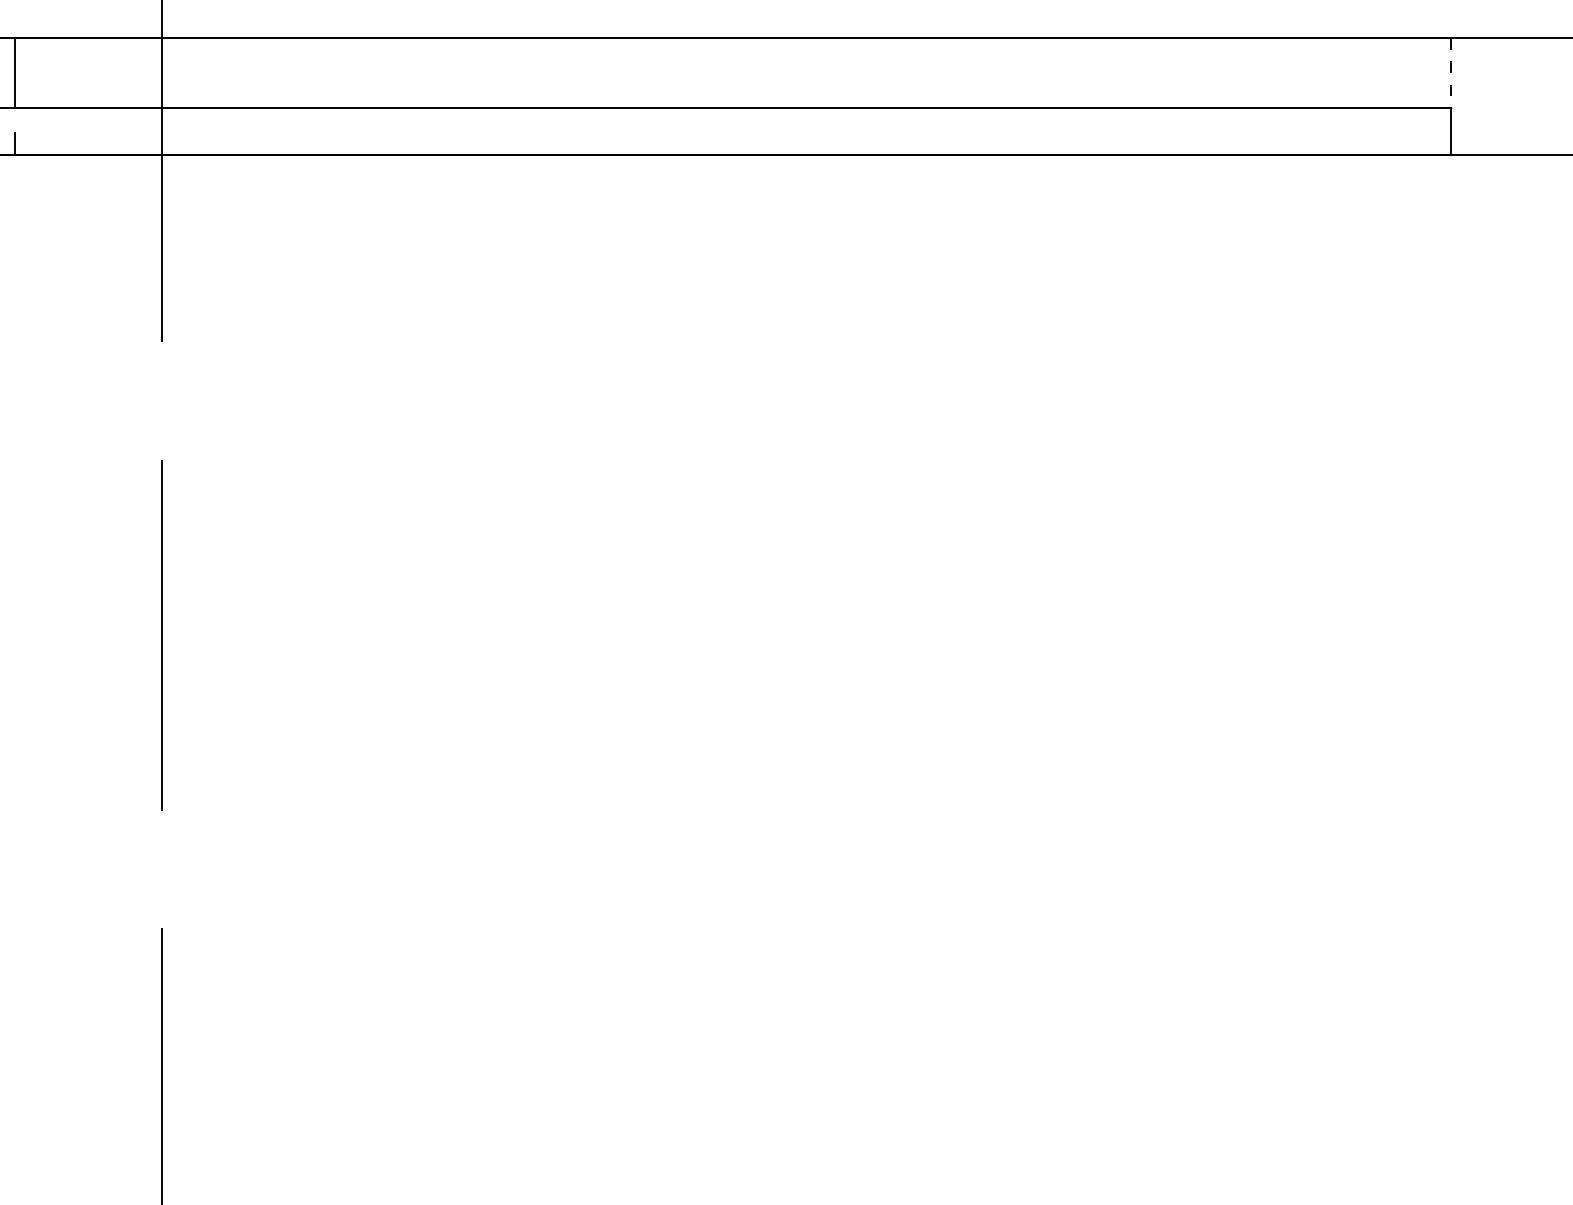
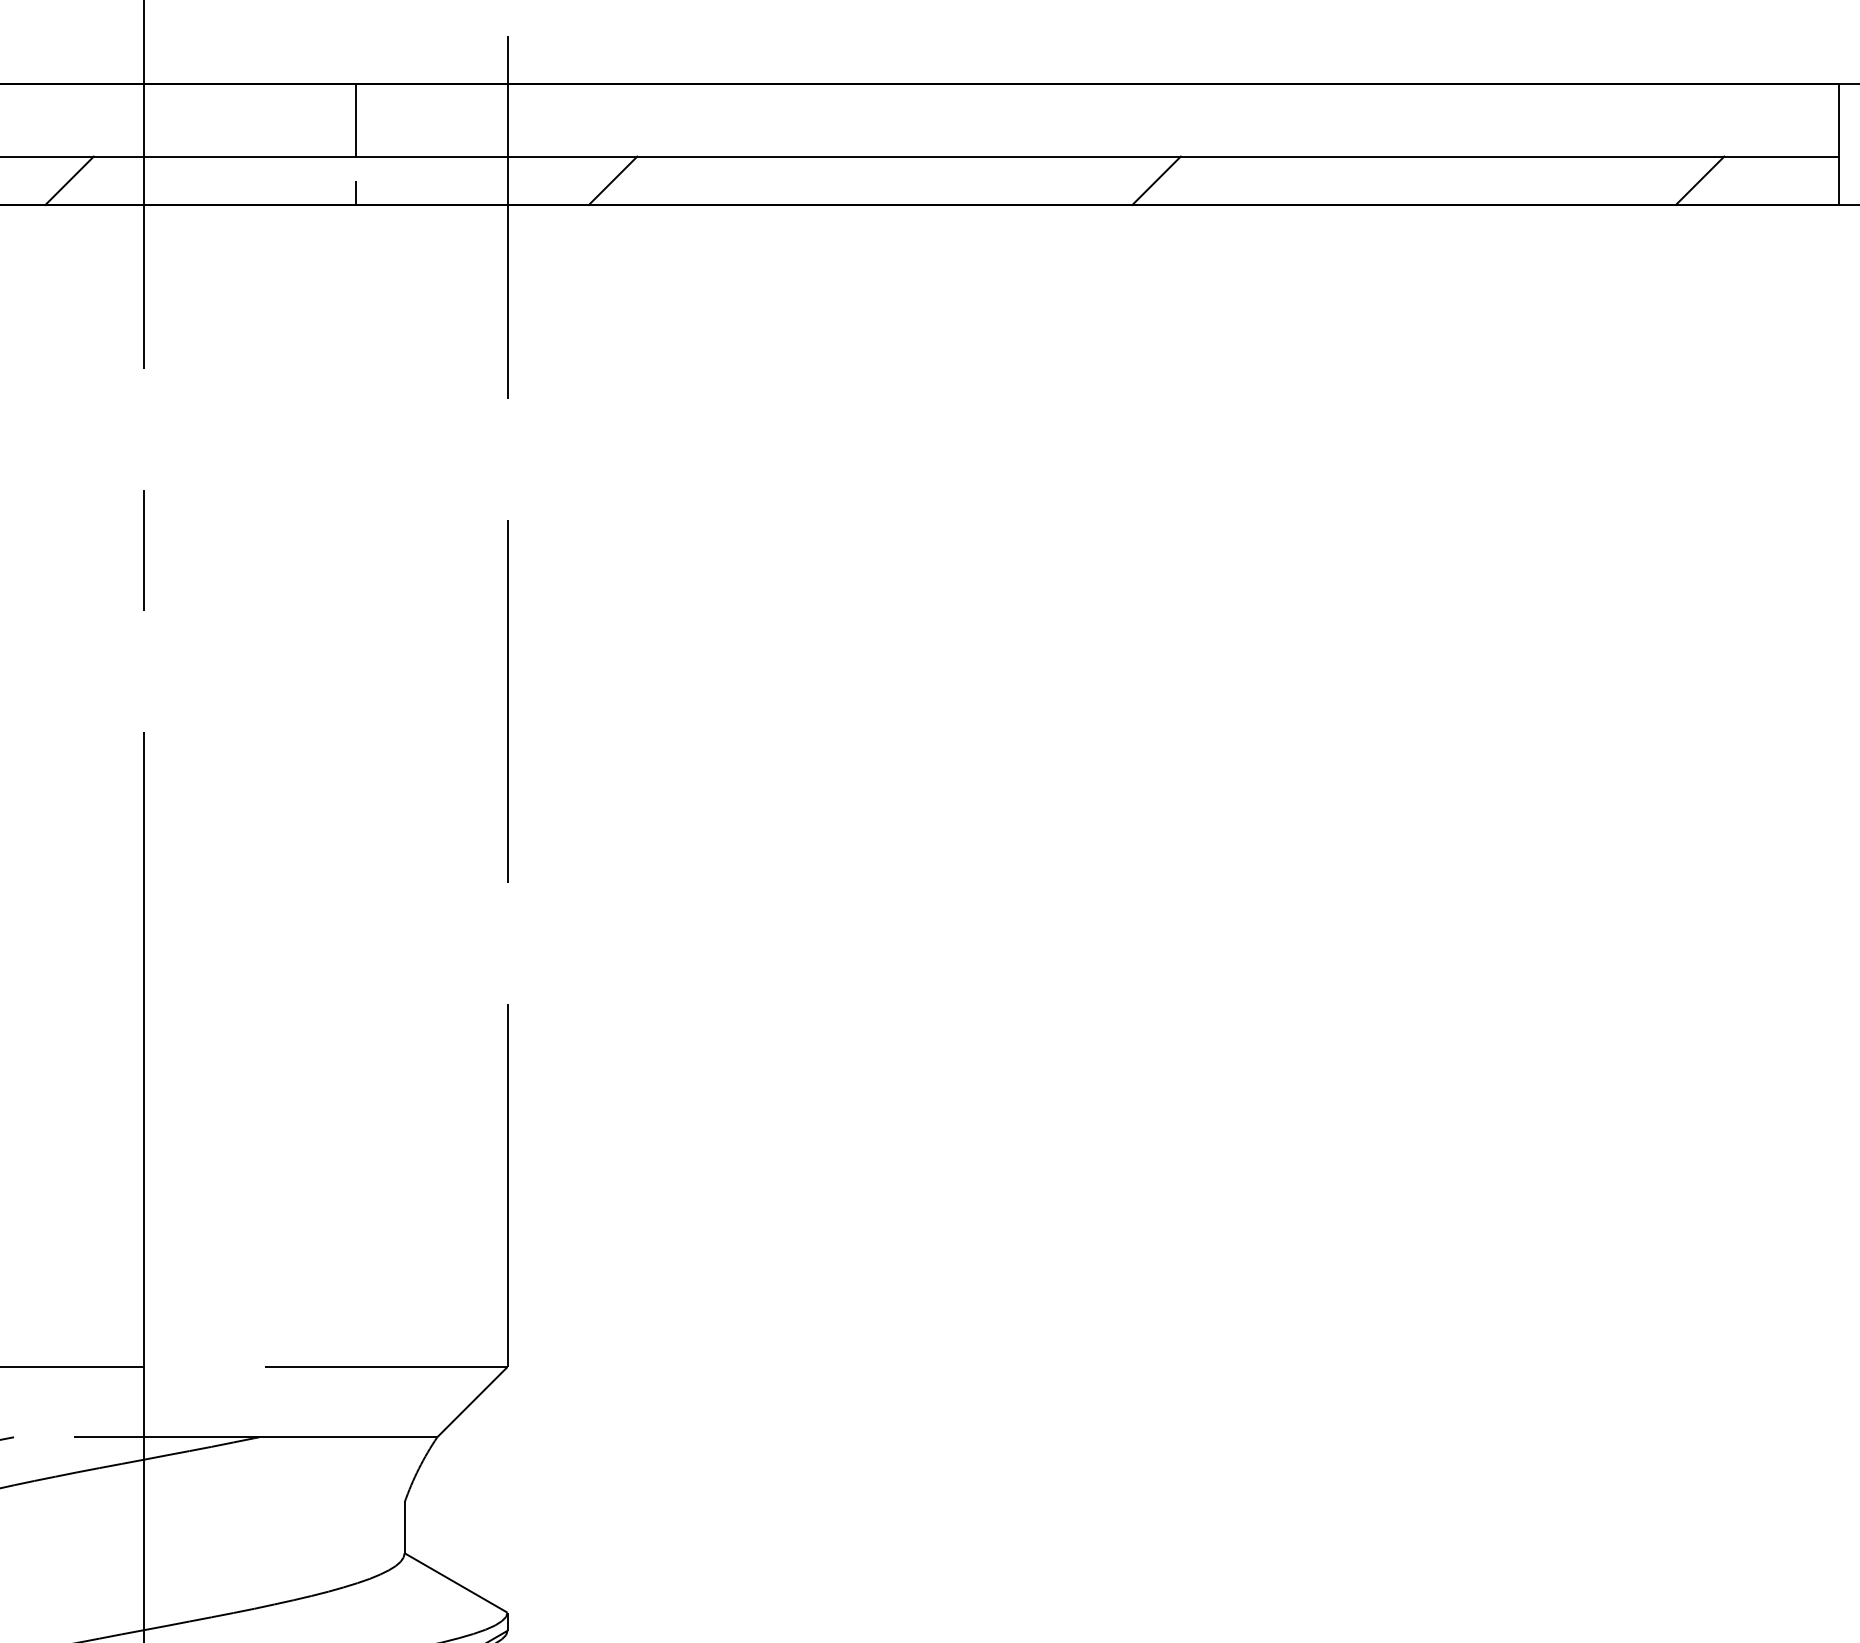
line: (1451, 73) -> (1839, 120), dashed -> solid
line: (263, 131) -> (612, 180), added
line: (790, 131) -> (1156, 180), added
line: (1315, 131) -> (1699, 180), added

